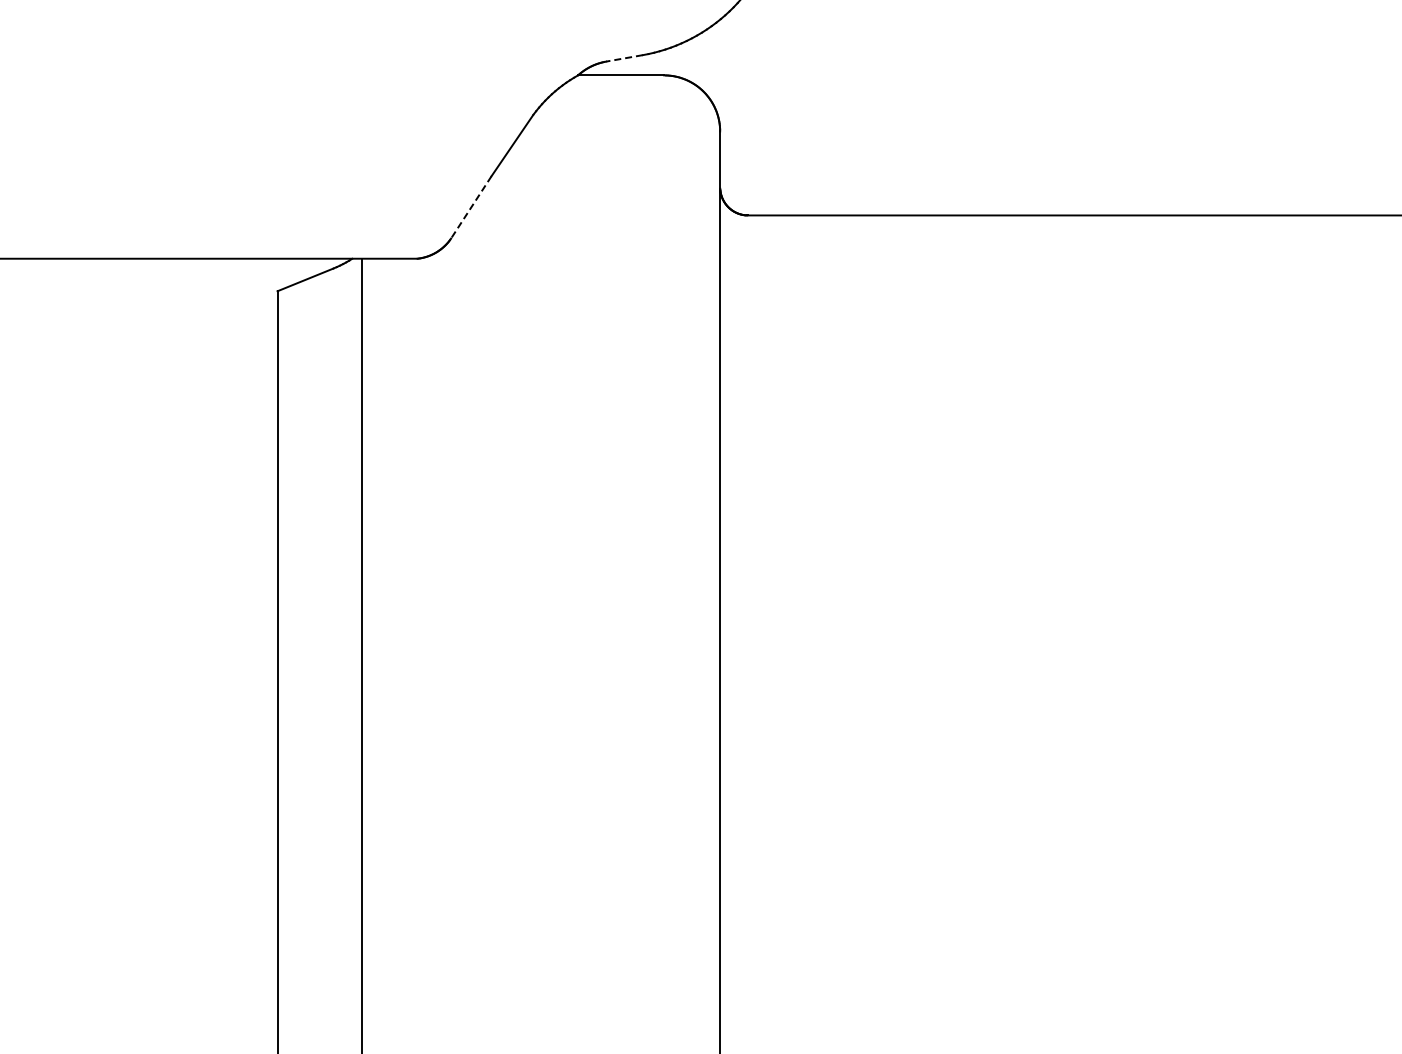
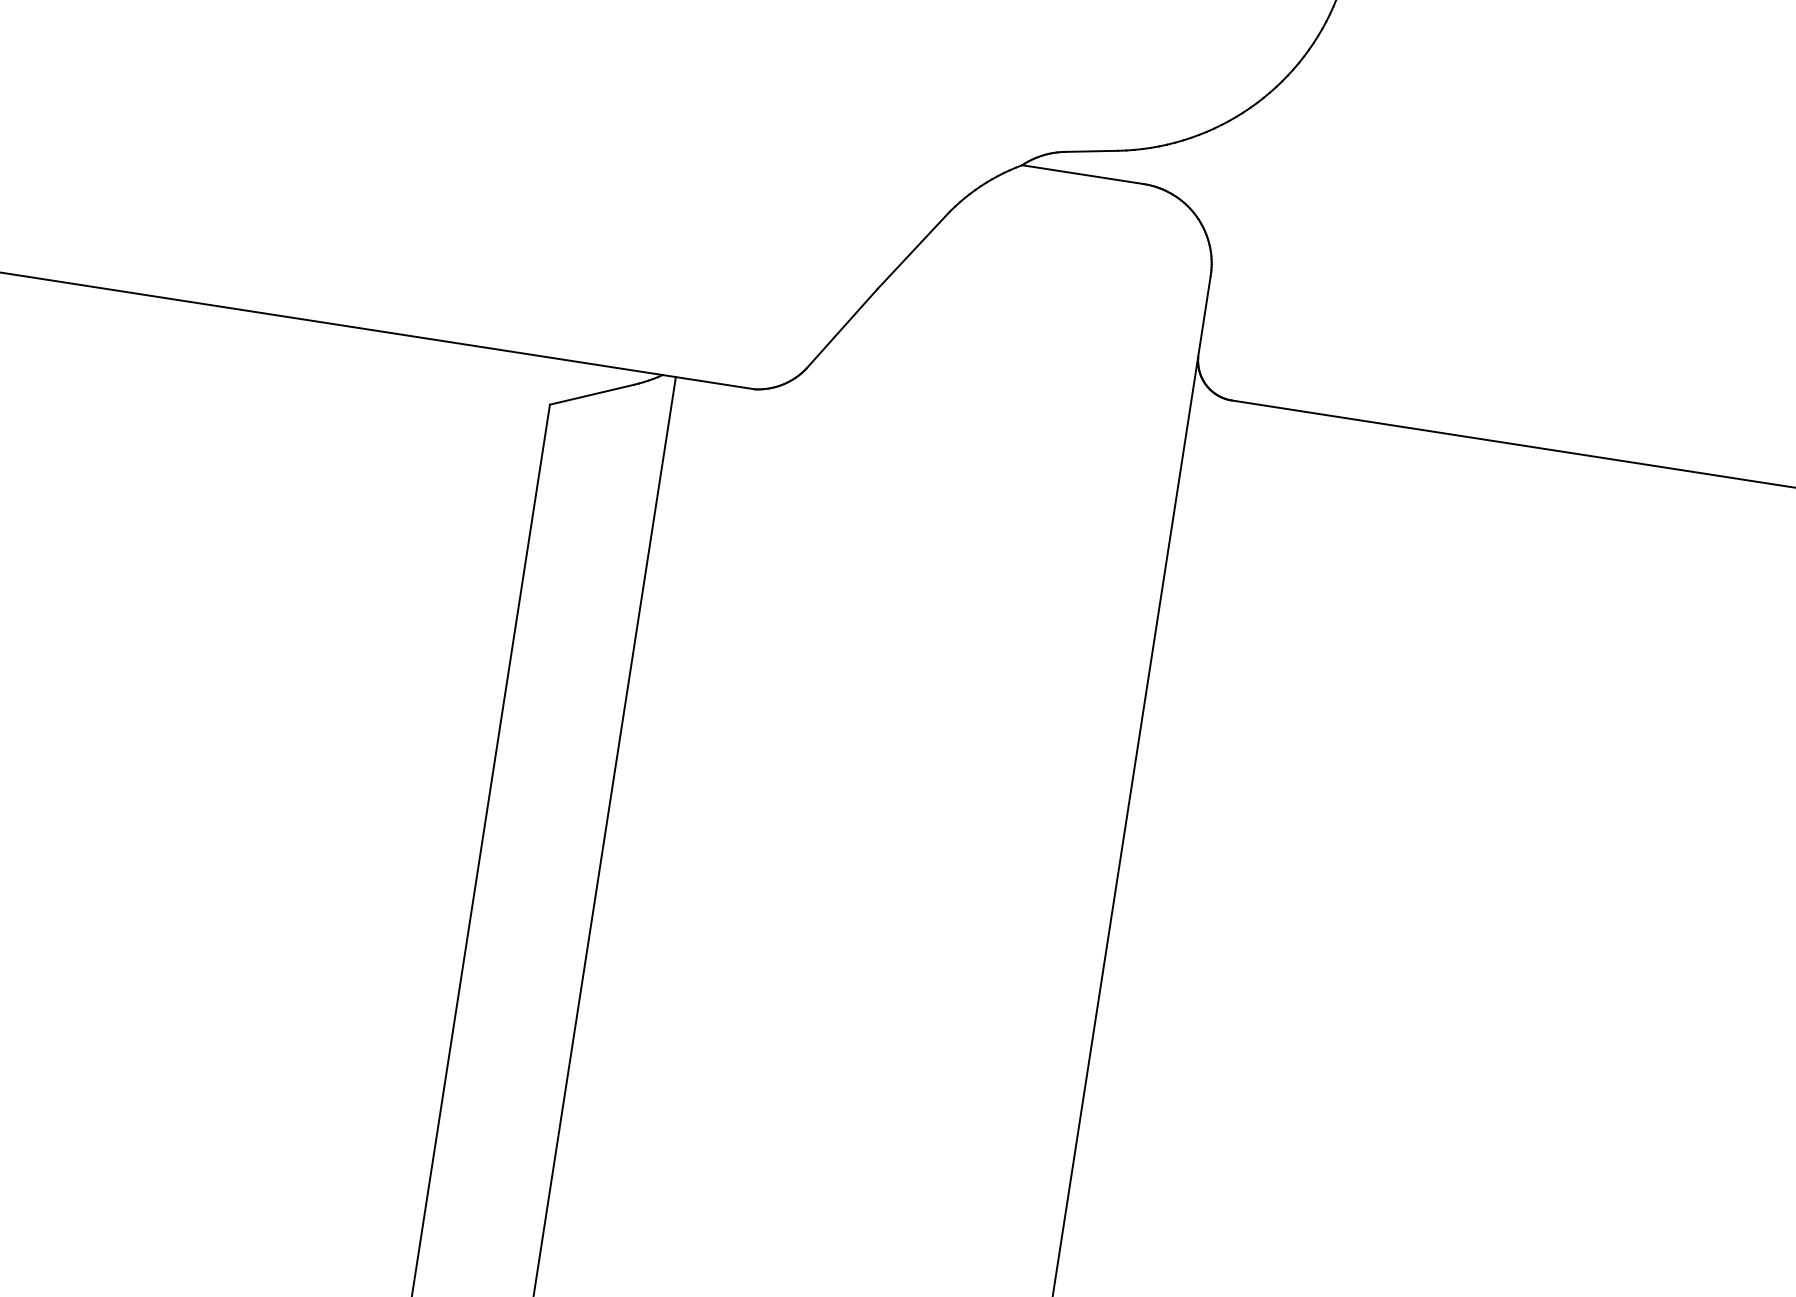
line: (624, 58) -> (1091, 151), dashed -> solid
line: (471, 207) -> (842, 328), dashed -> solid

